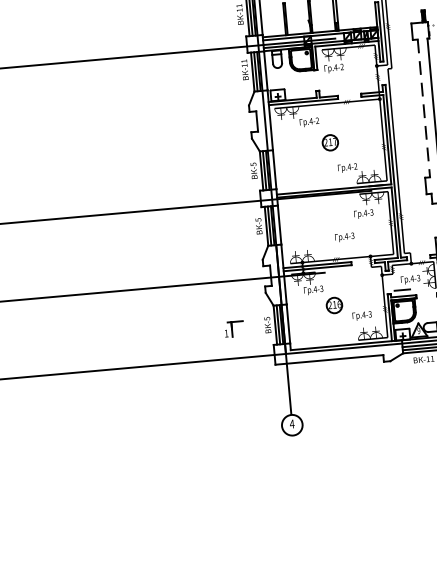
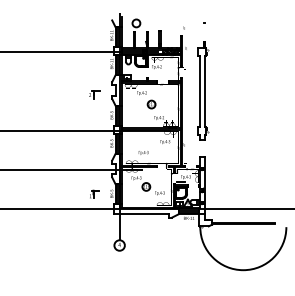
line: (424, 108) -> (200, 91), dashed -> solid
part: (216, 133) -> (94, 94), added
text: (344, 236) -> (143, 152), moved

